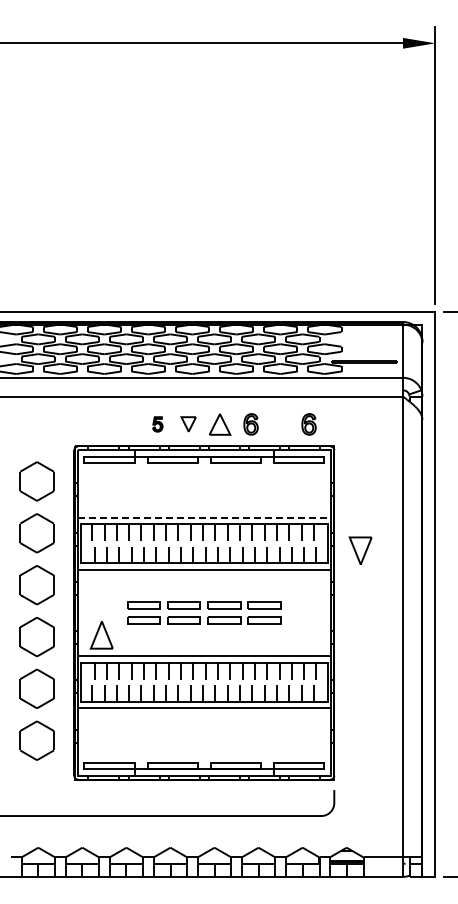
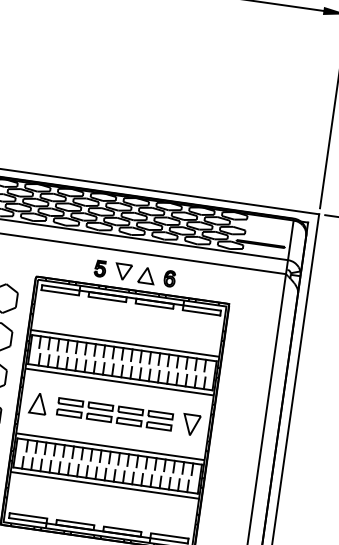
part: (157, 424) -> (100, 268), size x1.43
part: (188, 424) -> (123, 272), size x1.43
part: (308, 424) -> (212, 284), removed
line: (204, 517) -> (125, 343), dashed -> solid
part: (360, 550) -> (191, 424), moved
part: (101, 635) -> (38, 403), moved

